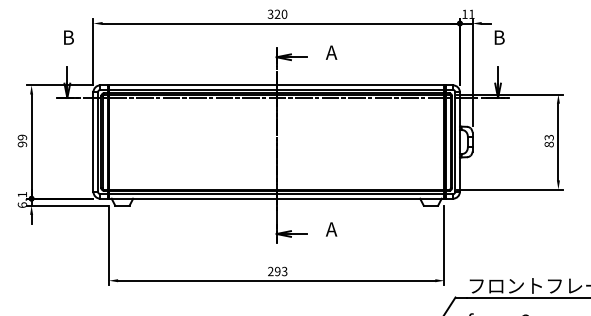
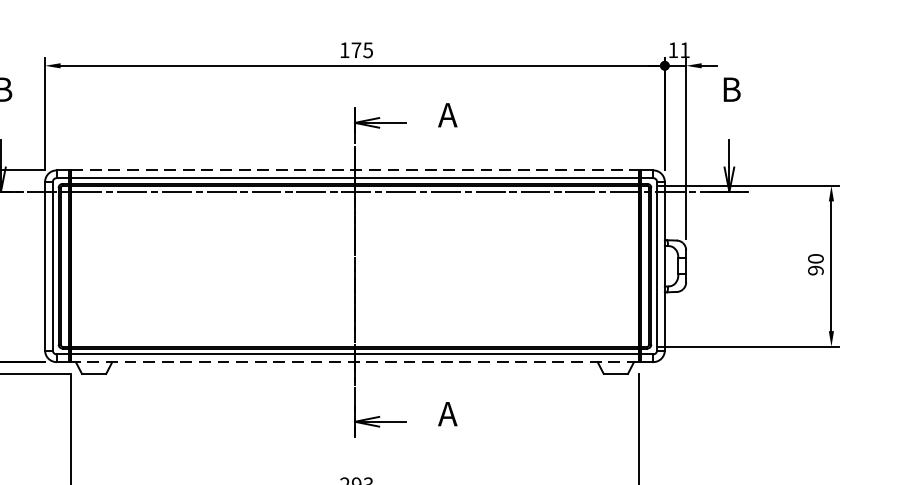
text: (277, 13) -> (356, 48), 320 -> 175
line: (276, 85) -> (354, 170), solid -> dashed
text: (548, 140) -> (814, 263), 83 -> 90
line: (276, 198) -> (354, 361), solid -> dashed

